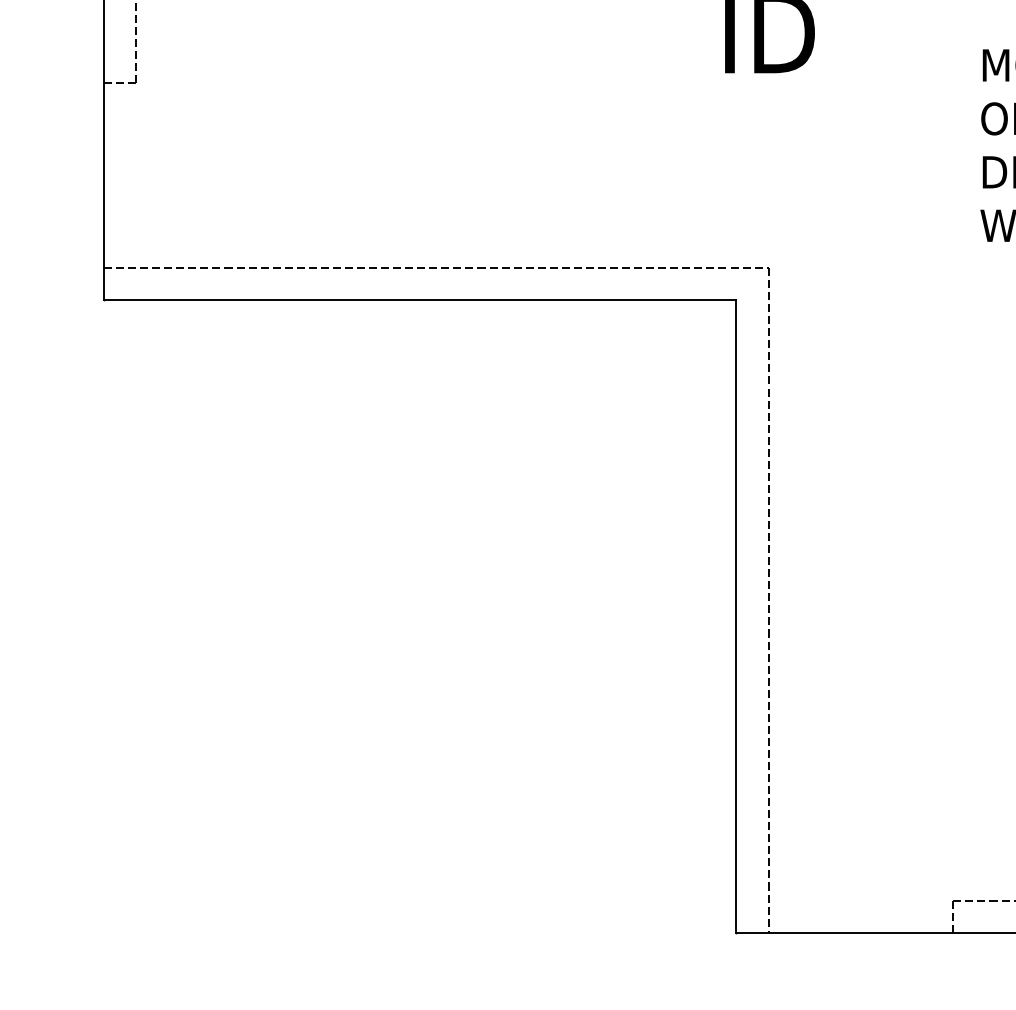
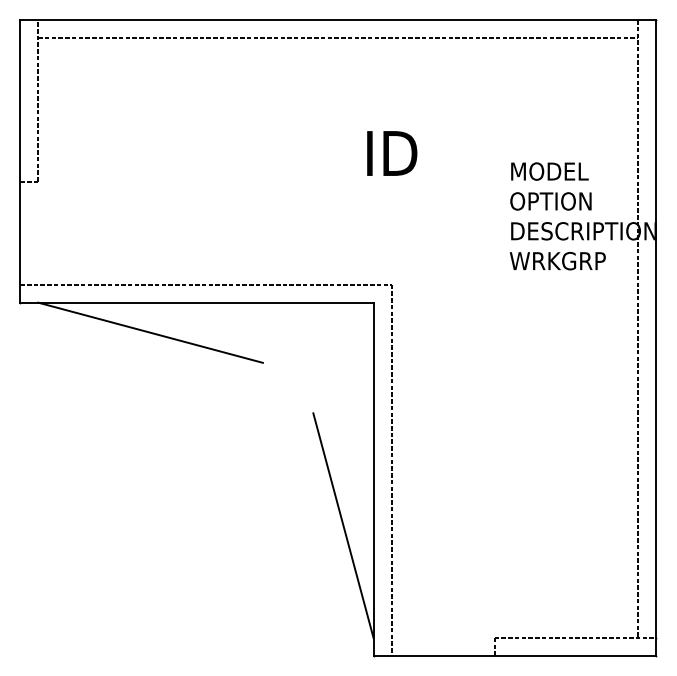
line: (337, 353) -> (150, 332), added
line: (682, 699) -> (343, 525), added

